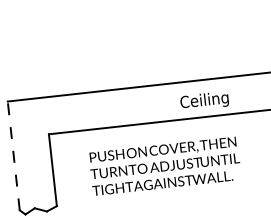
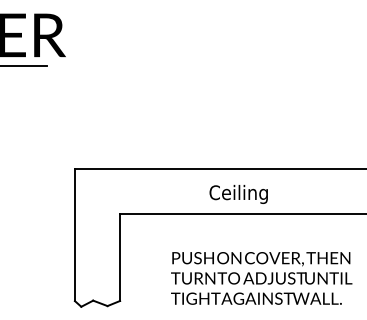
text: (204, 101) -> (238, 194), moved
line: (13, 155) -> (74, 234), dashed -> solid
text: (165, 166) -> (261, 278), moved

